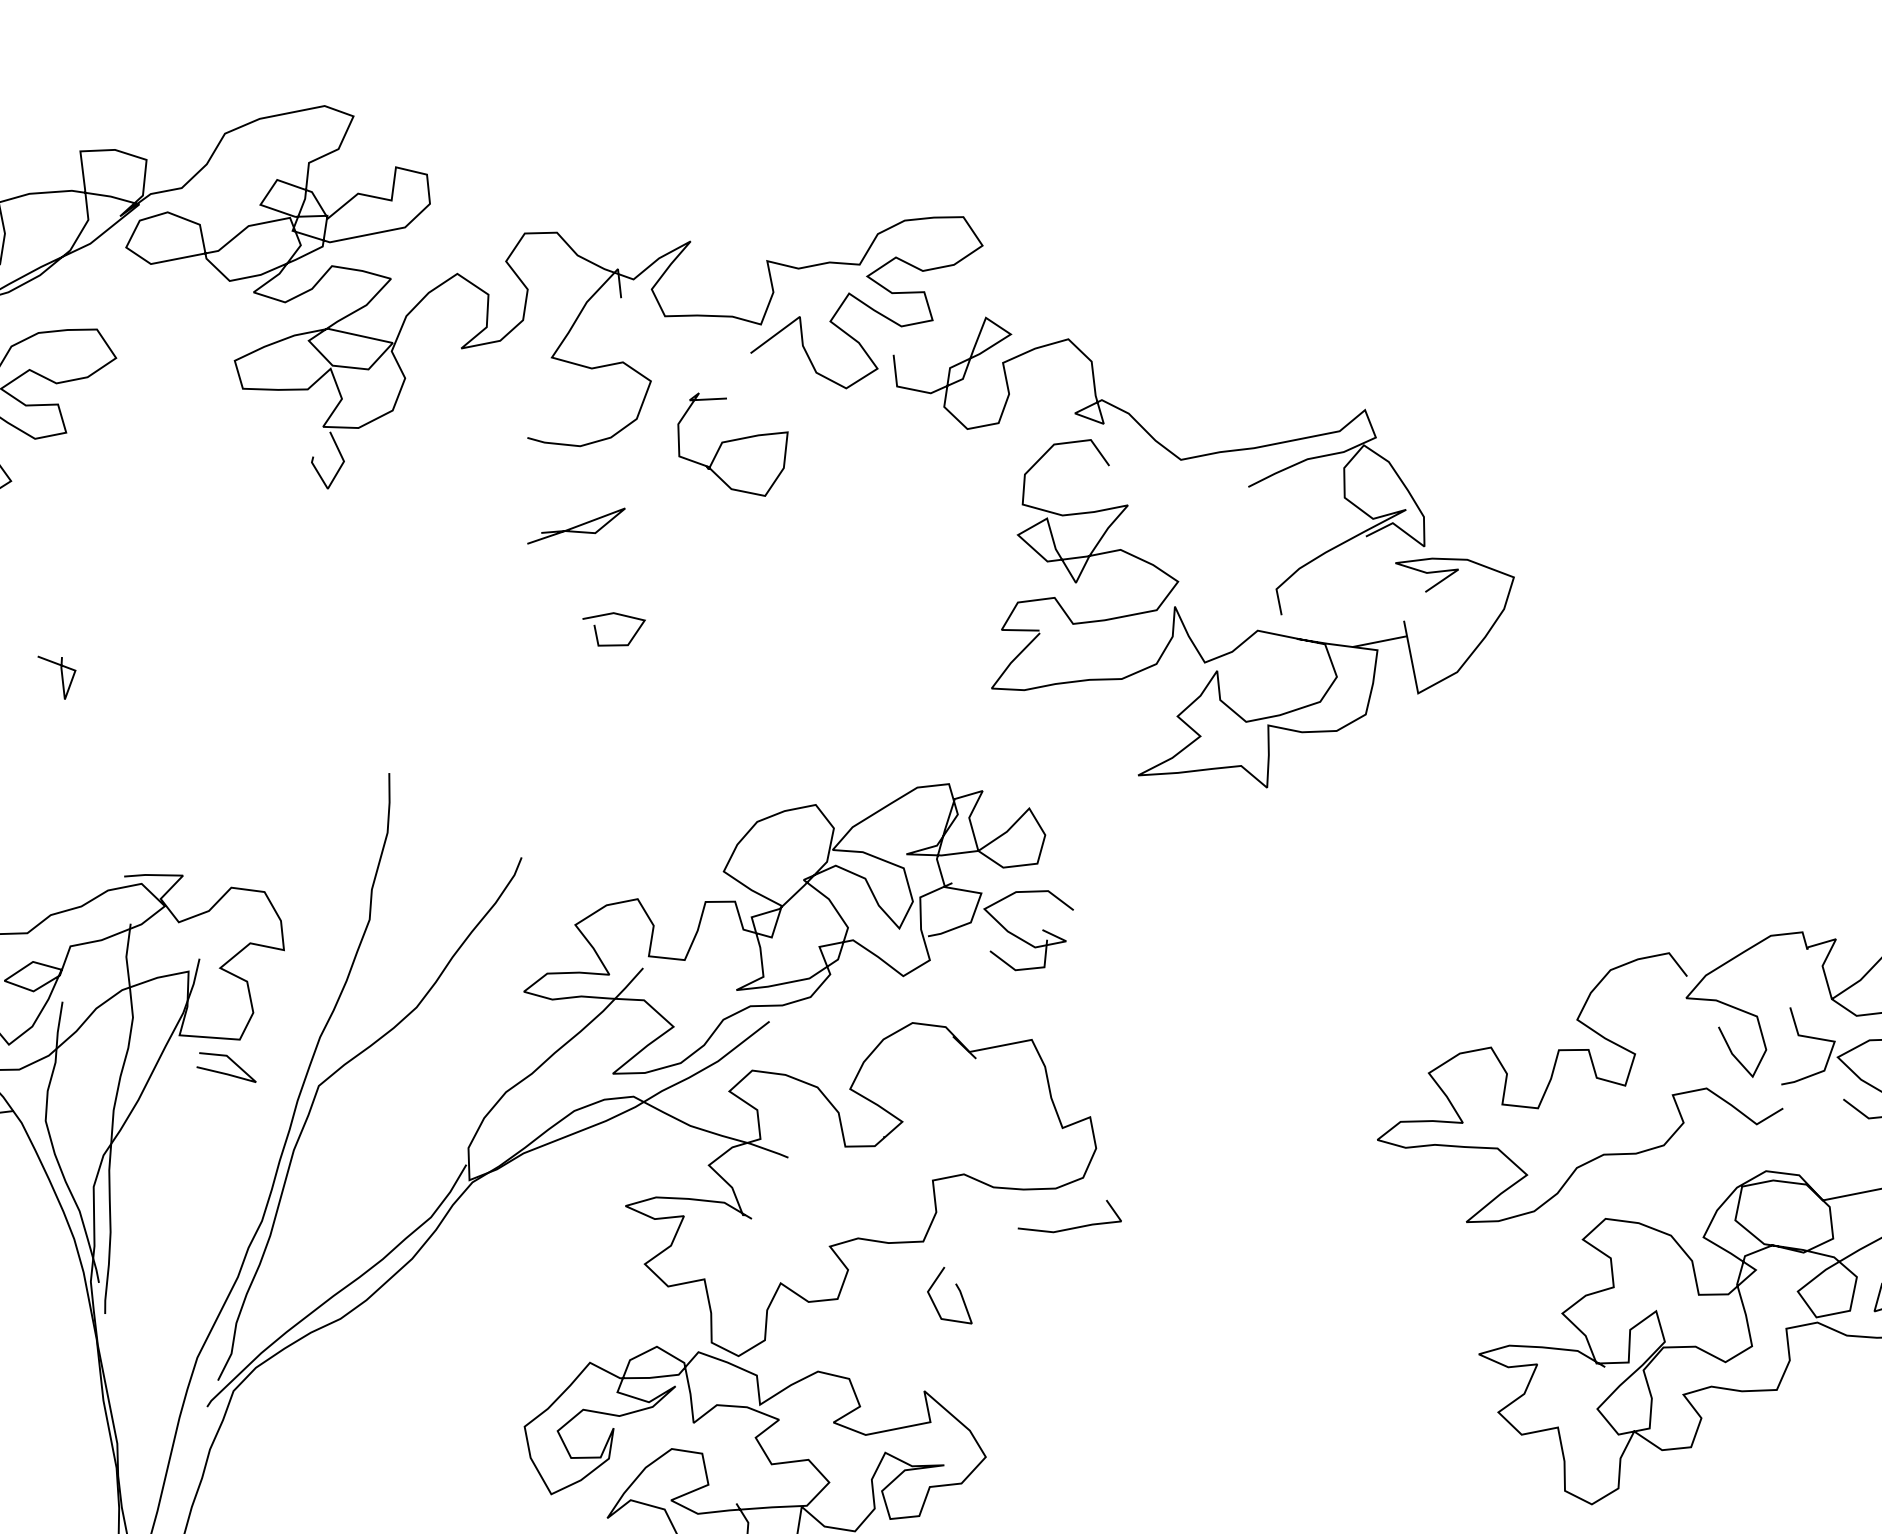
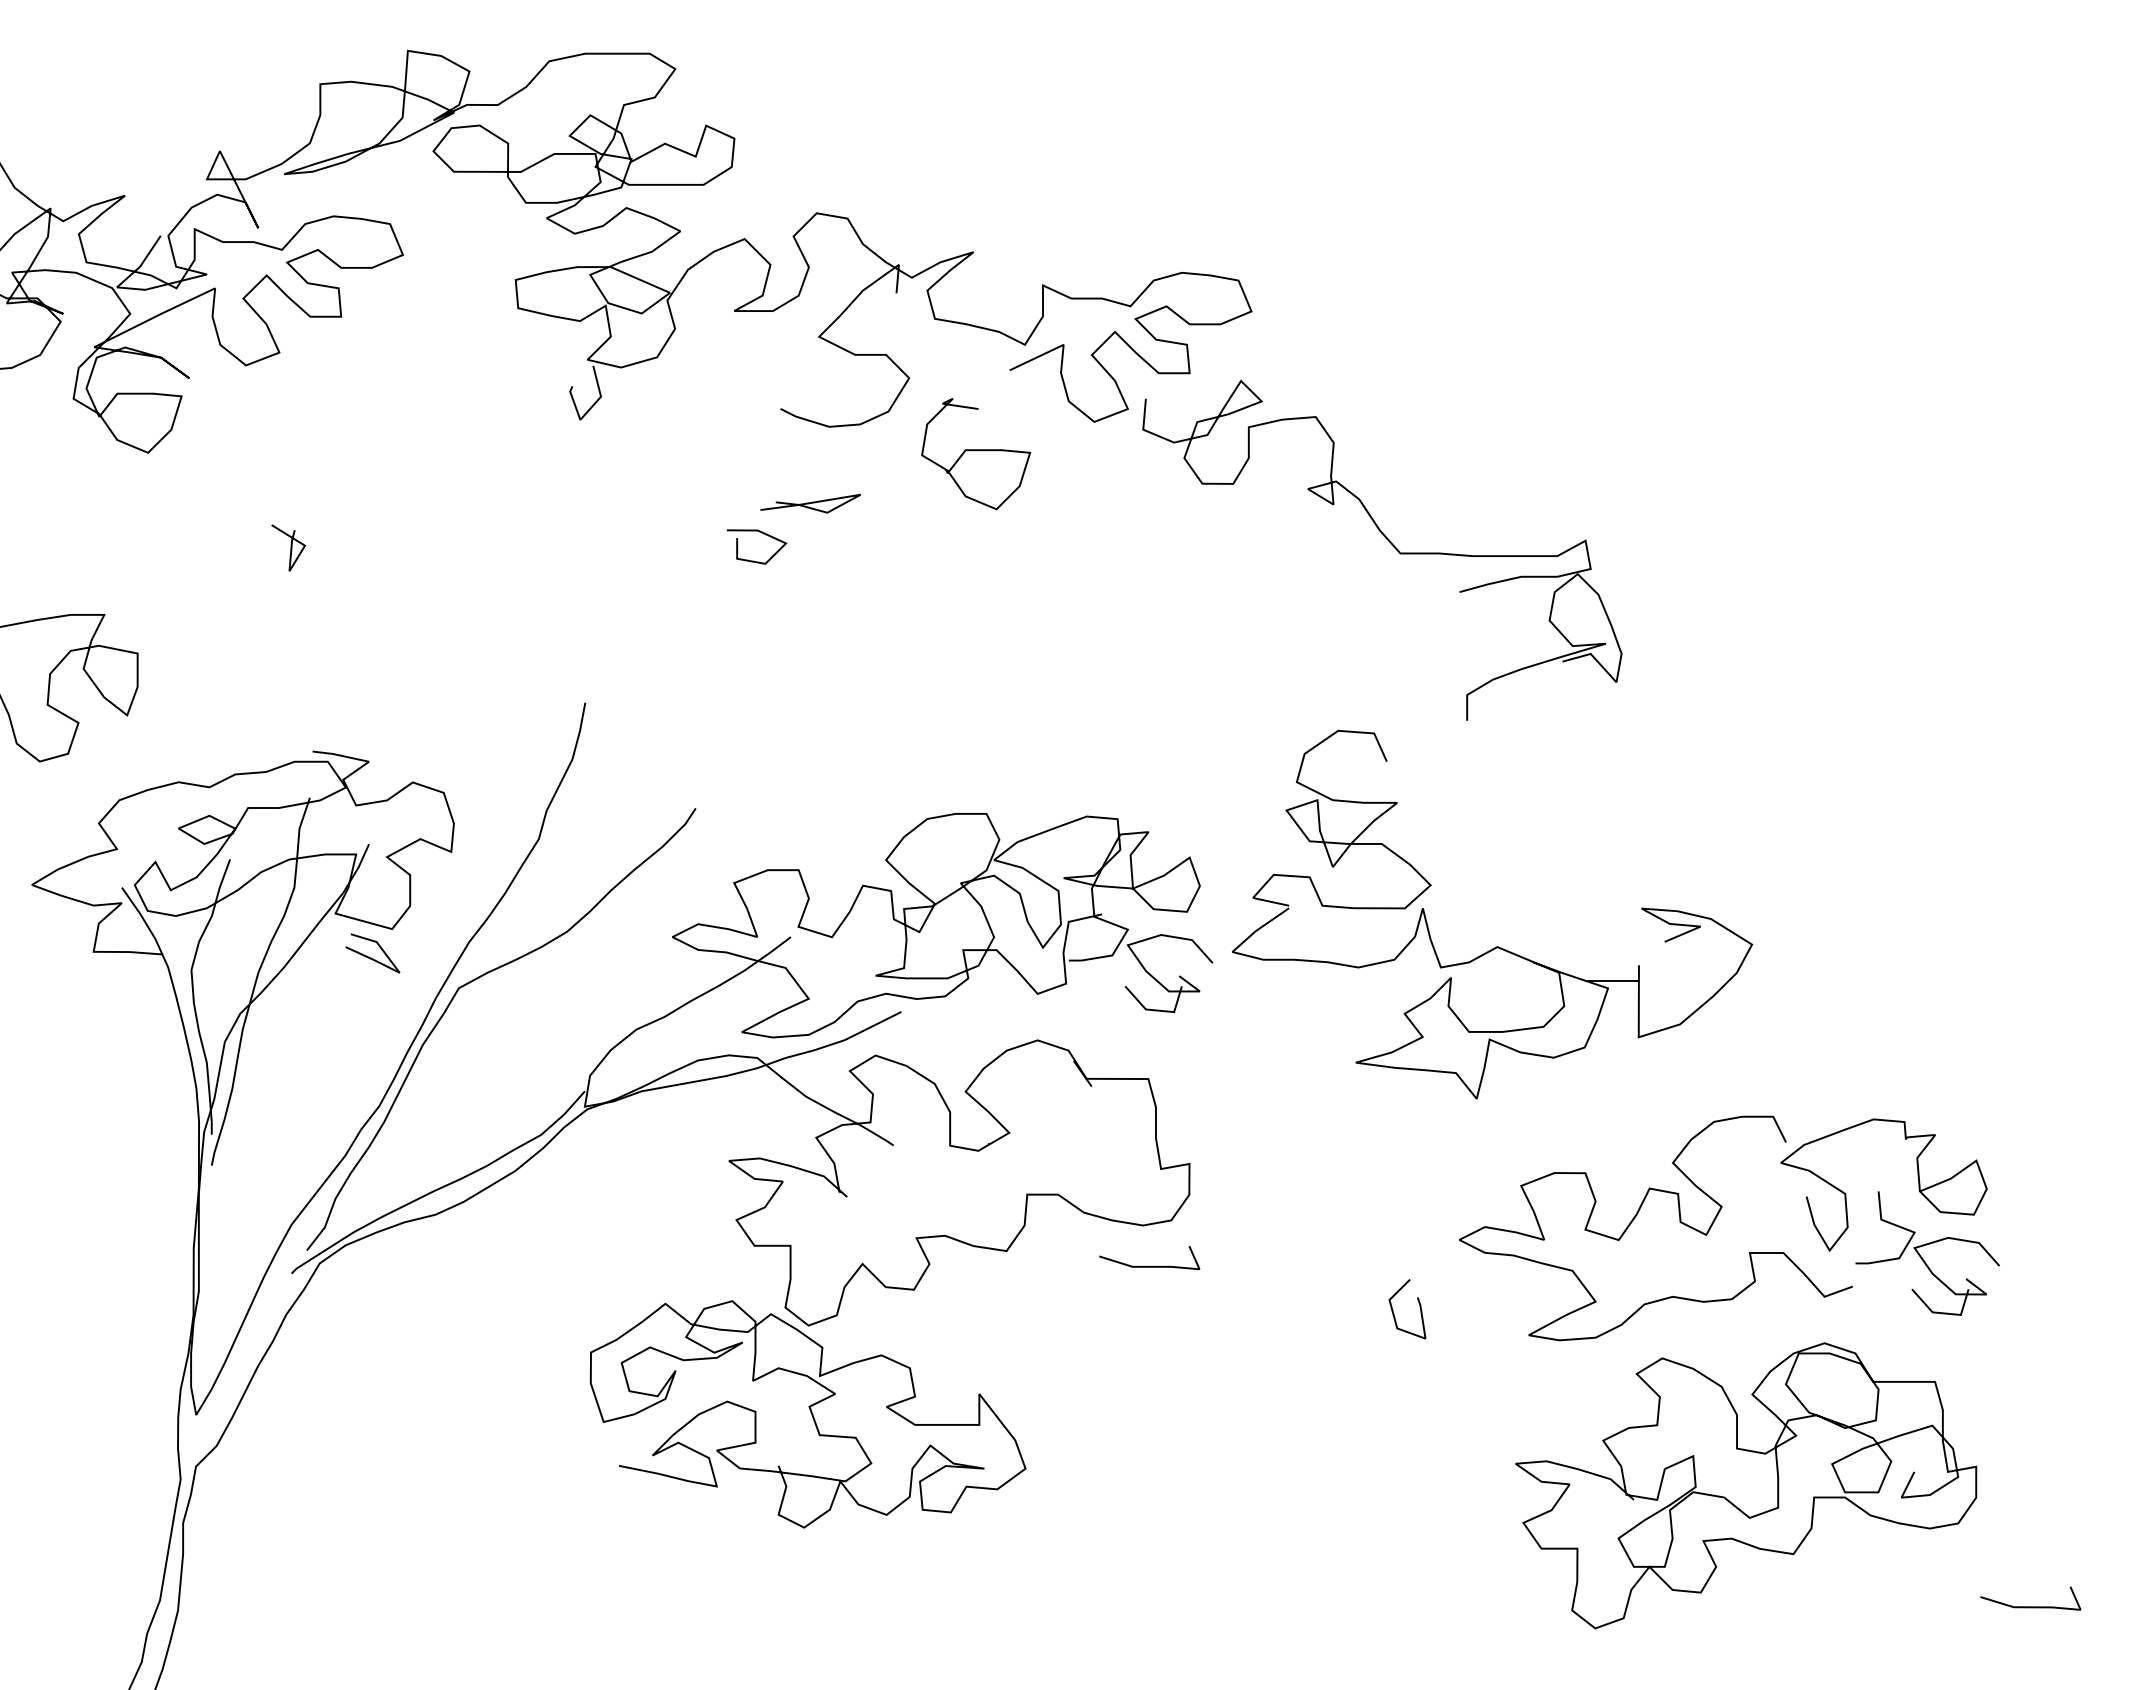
part: (620, 615) -> (763, 534), moved
part: (1256, 630) -> (1496, 946), moved
part: (959, 1293) -> (1419, 1307), moved

